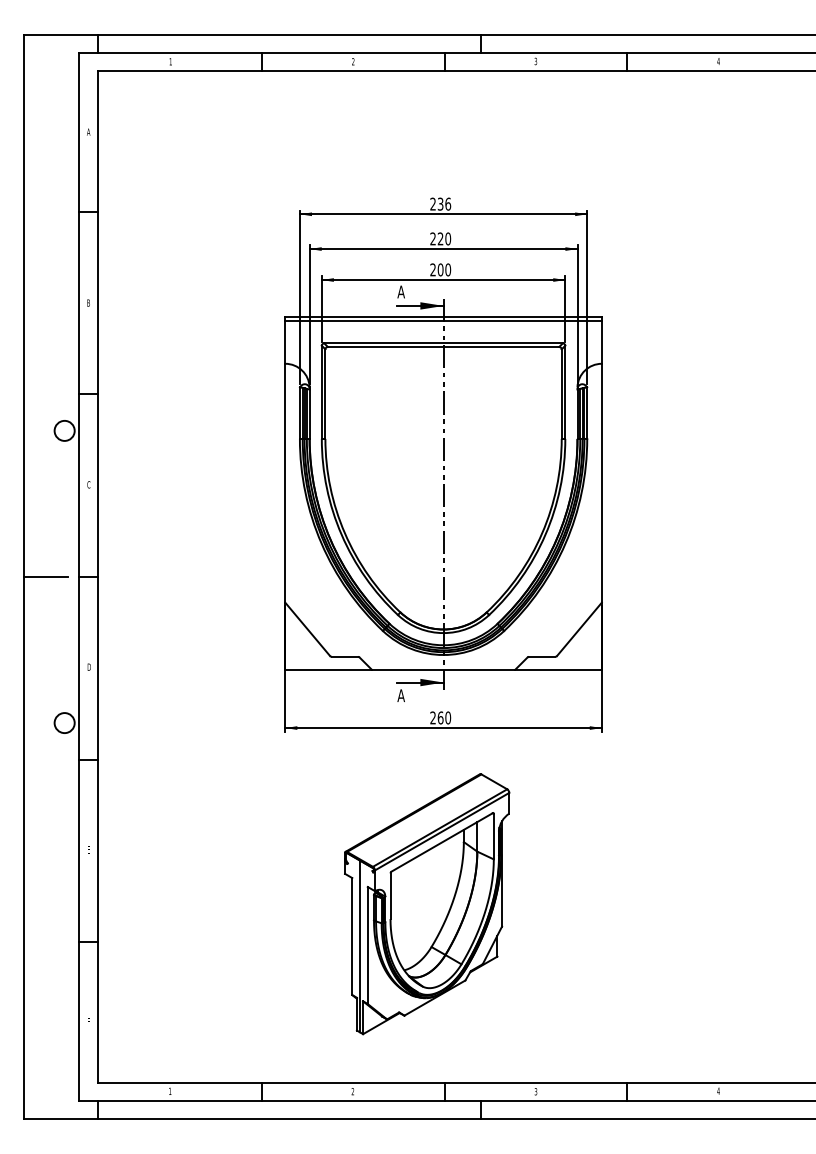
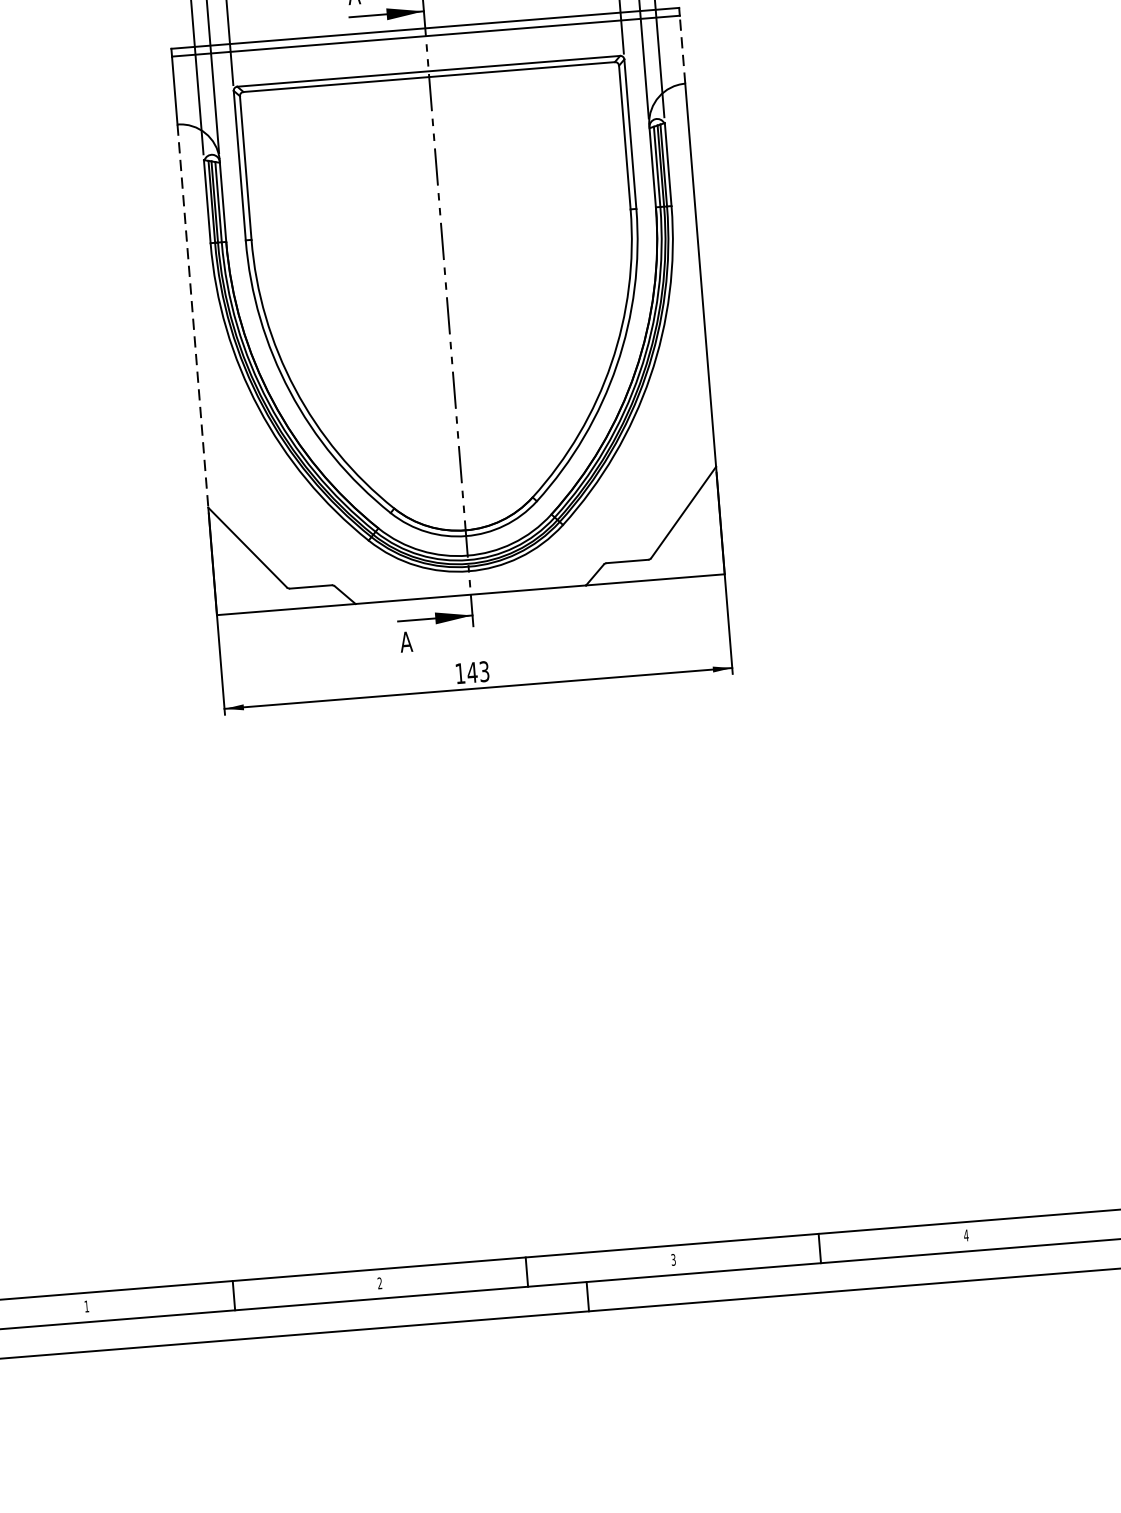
line: (601, 342) -> (681, 49), solid -> dashed
line: (285, 483) -> (193, 316), solid -> dashed
text: (440, 717) -> (472, 671), 260 -> 143
part: (427, 904) -> (475, 973), removed

